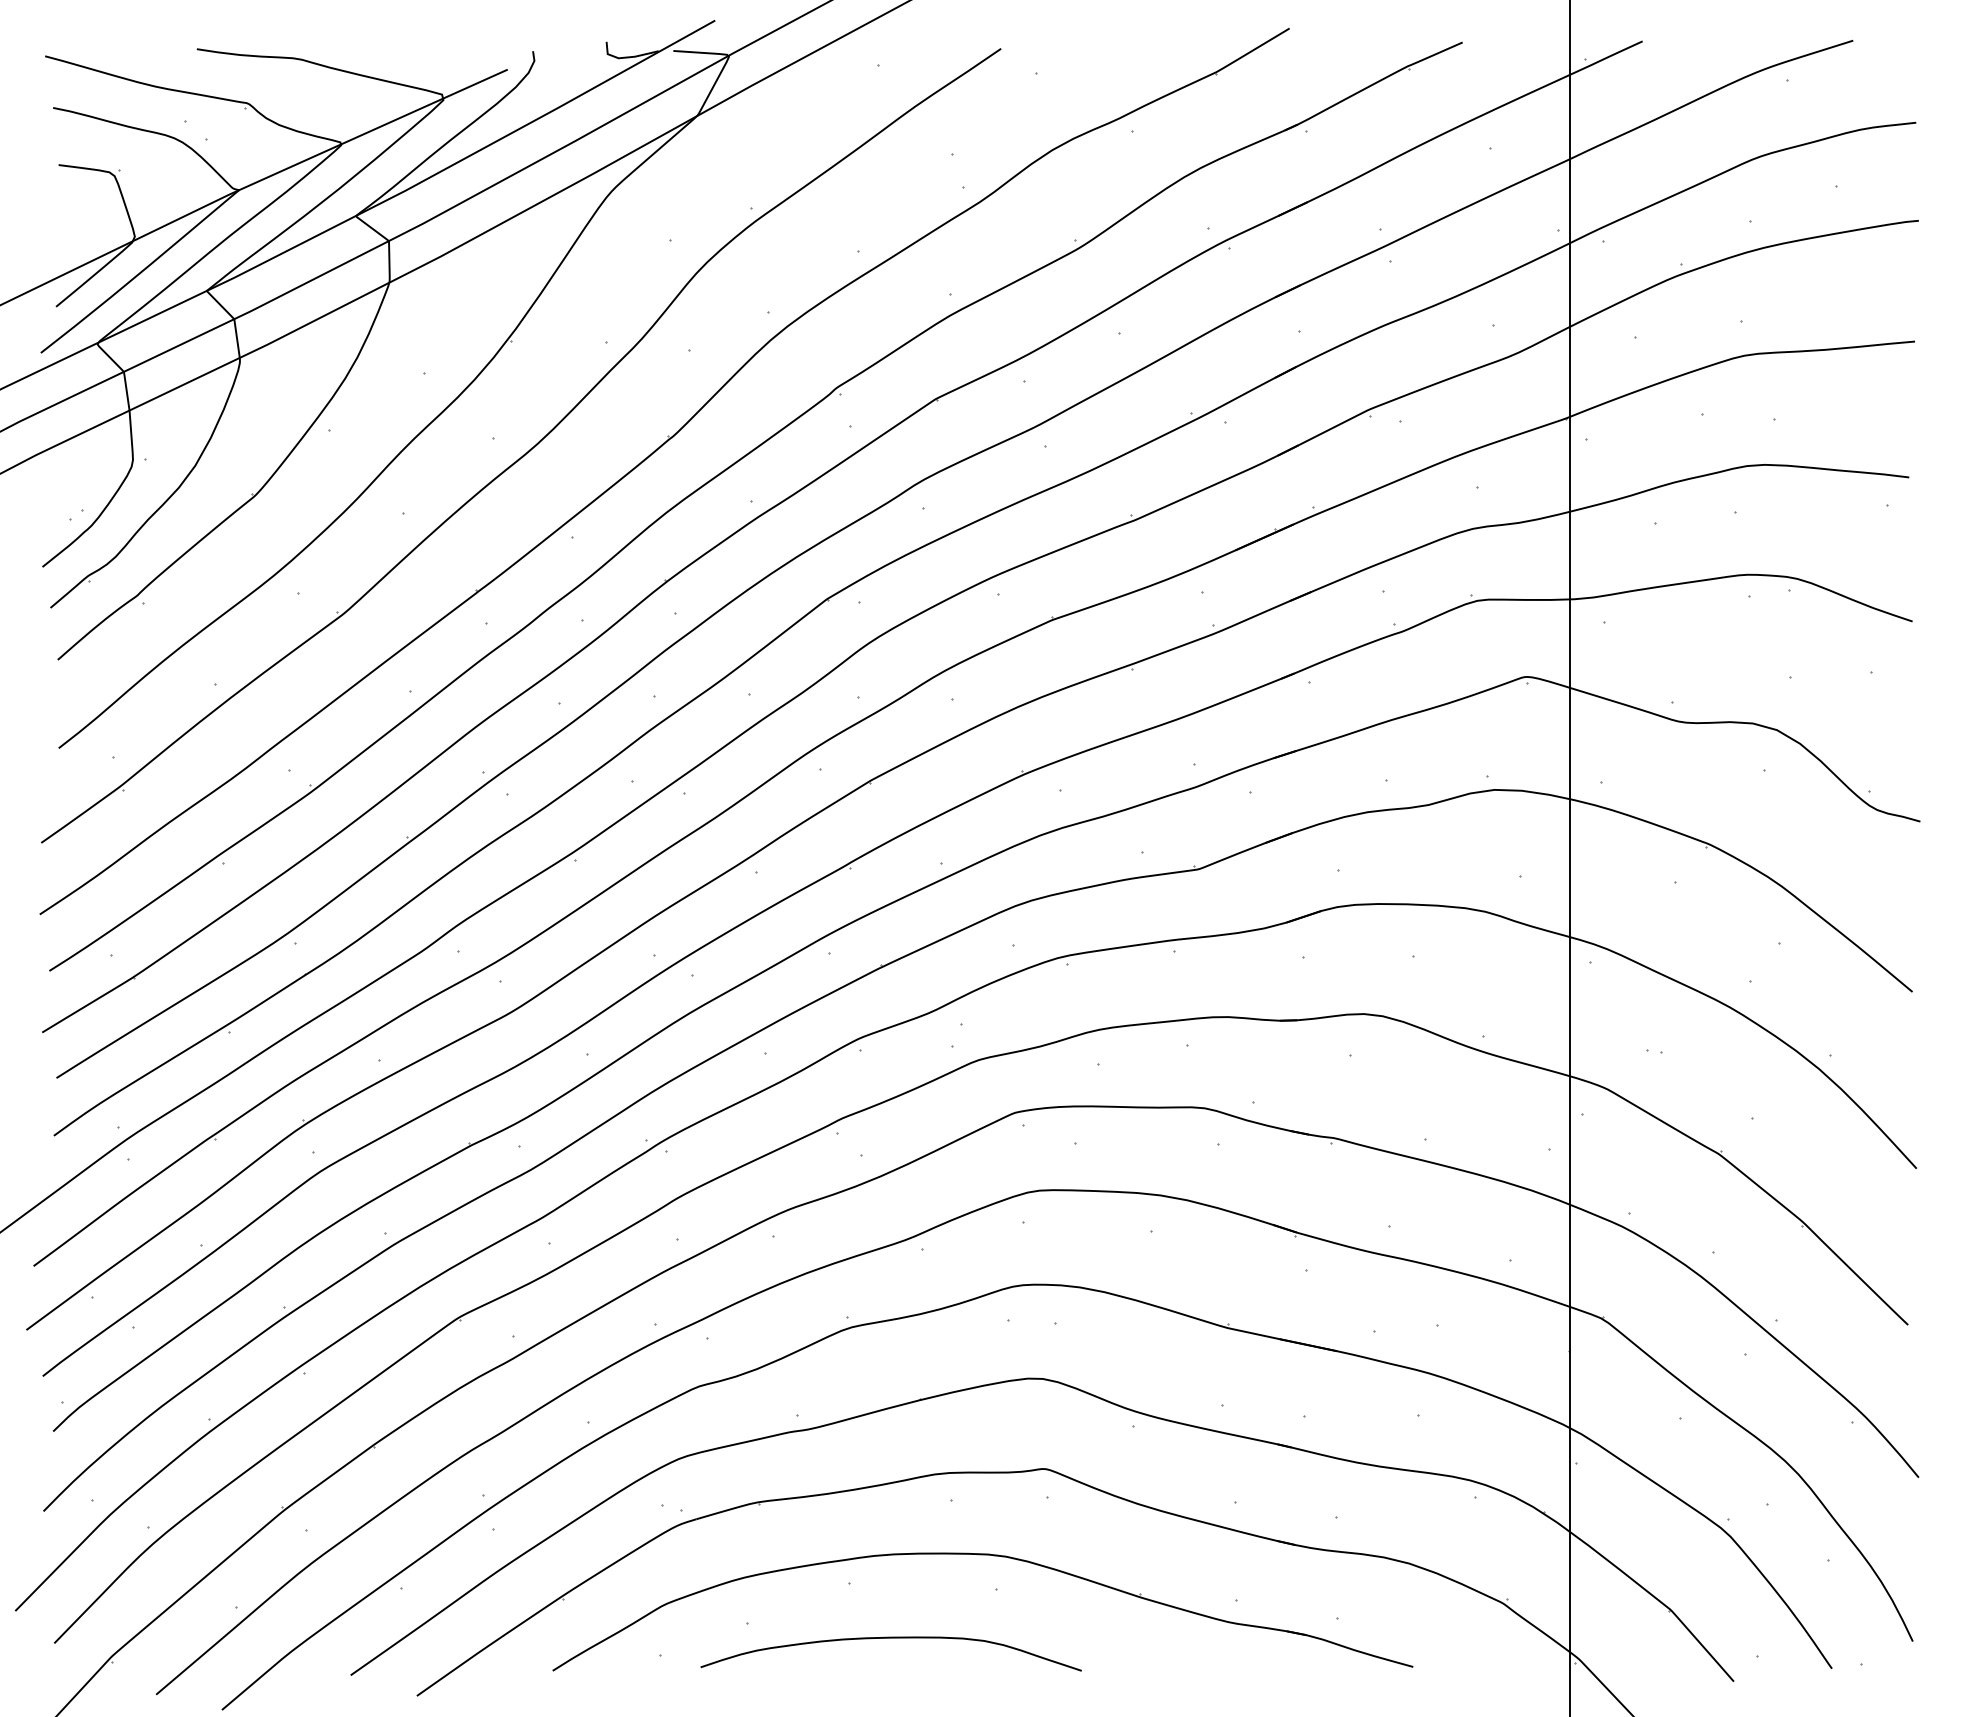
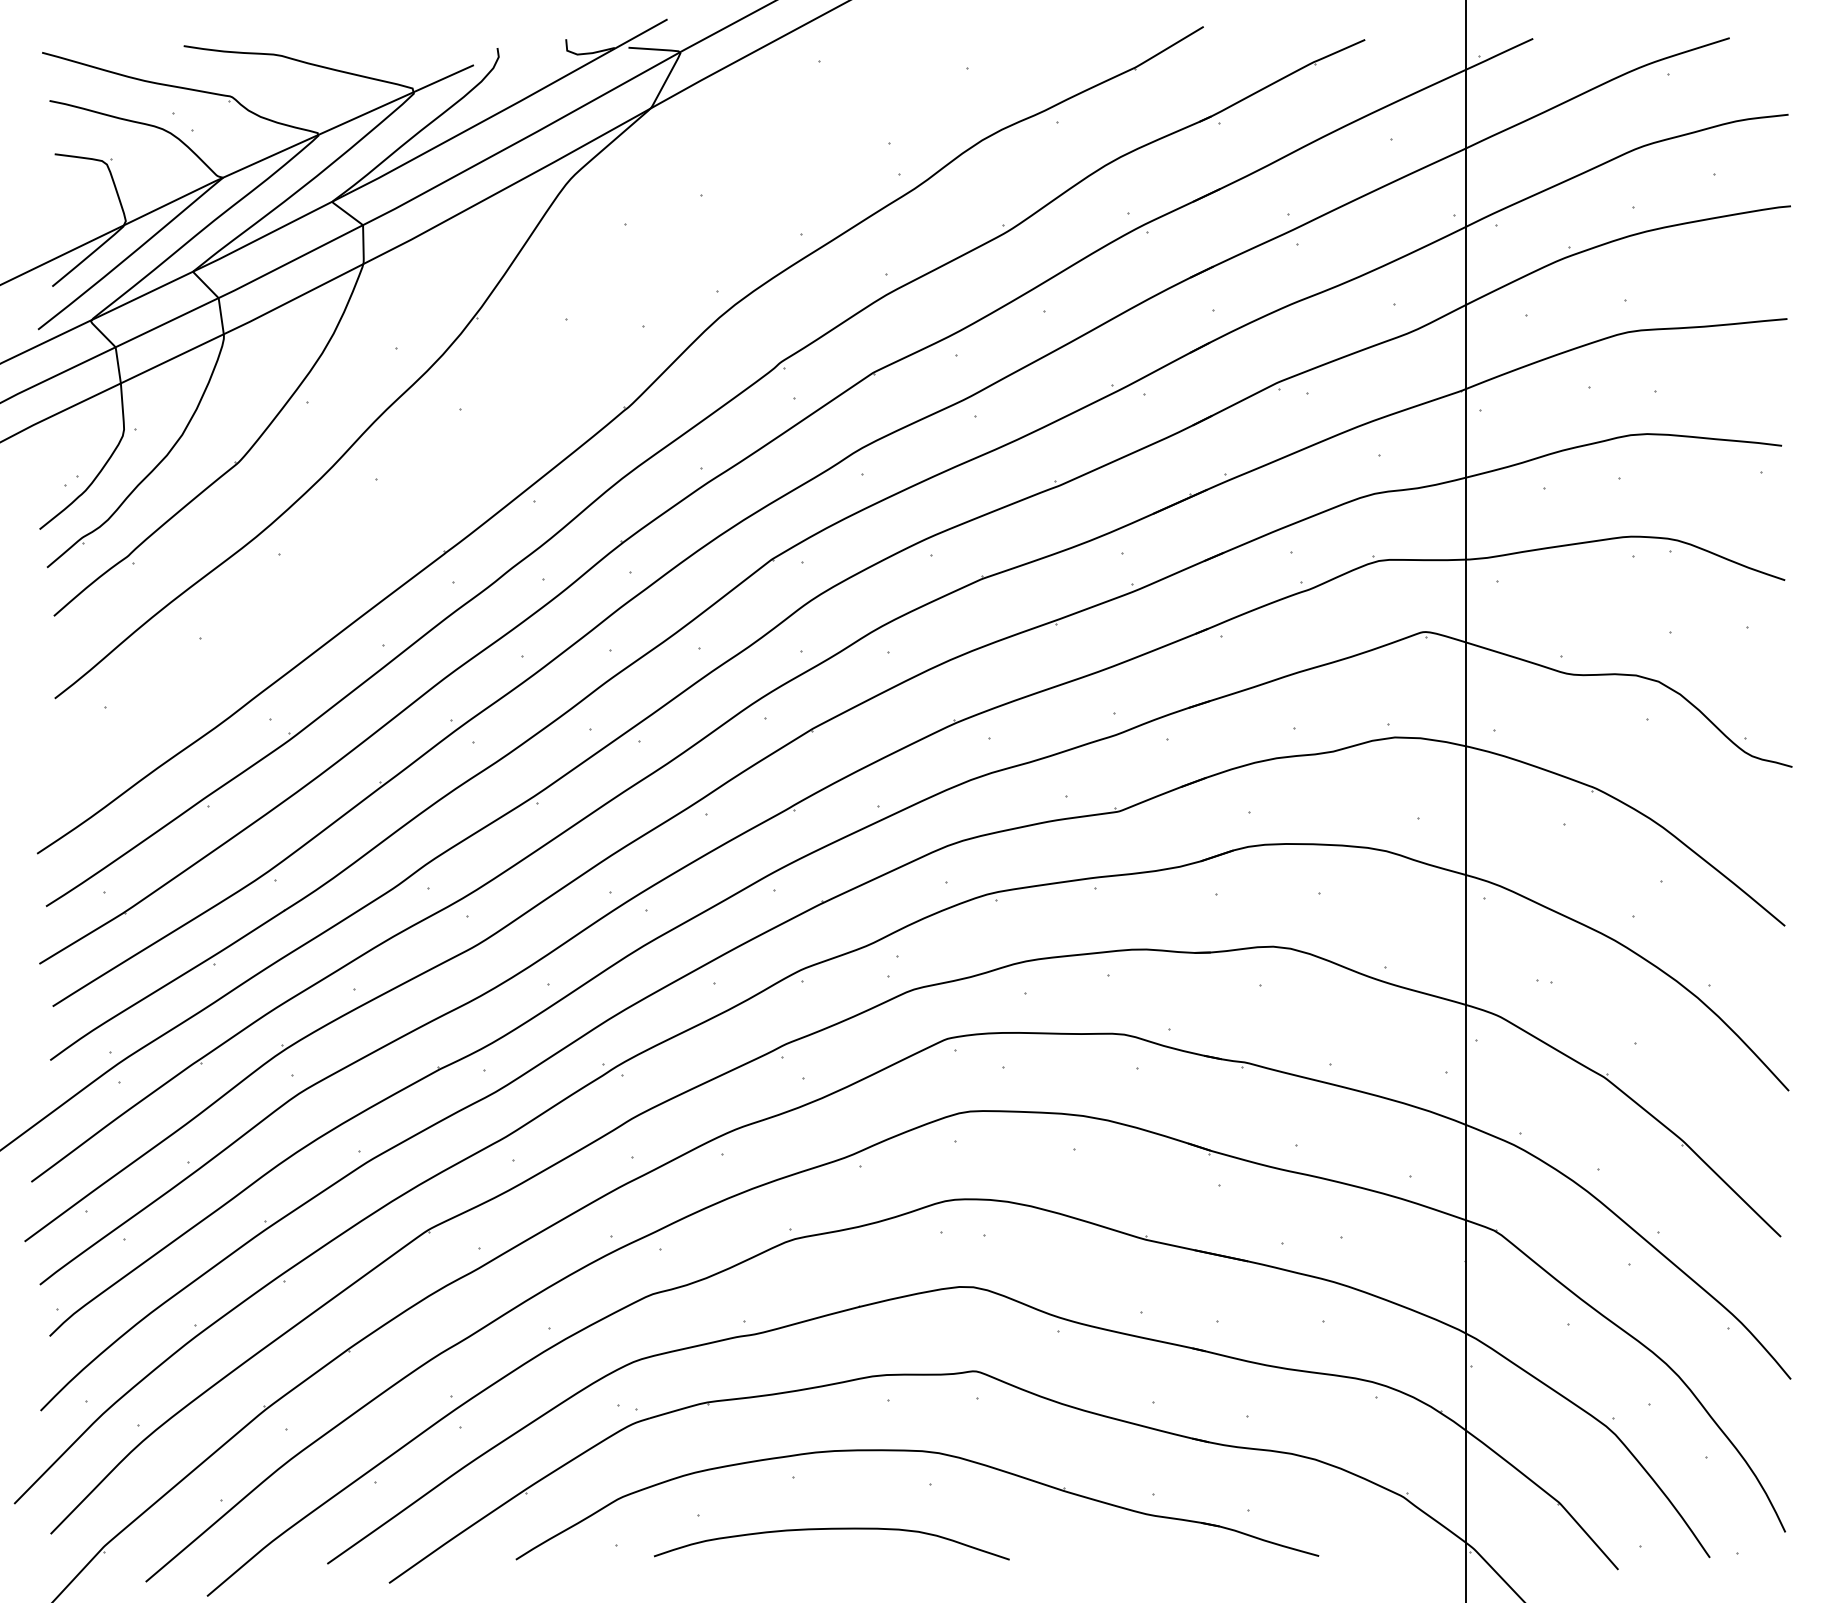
part: (527, 451) -> (492, 421), removed

